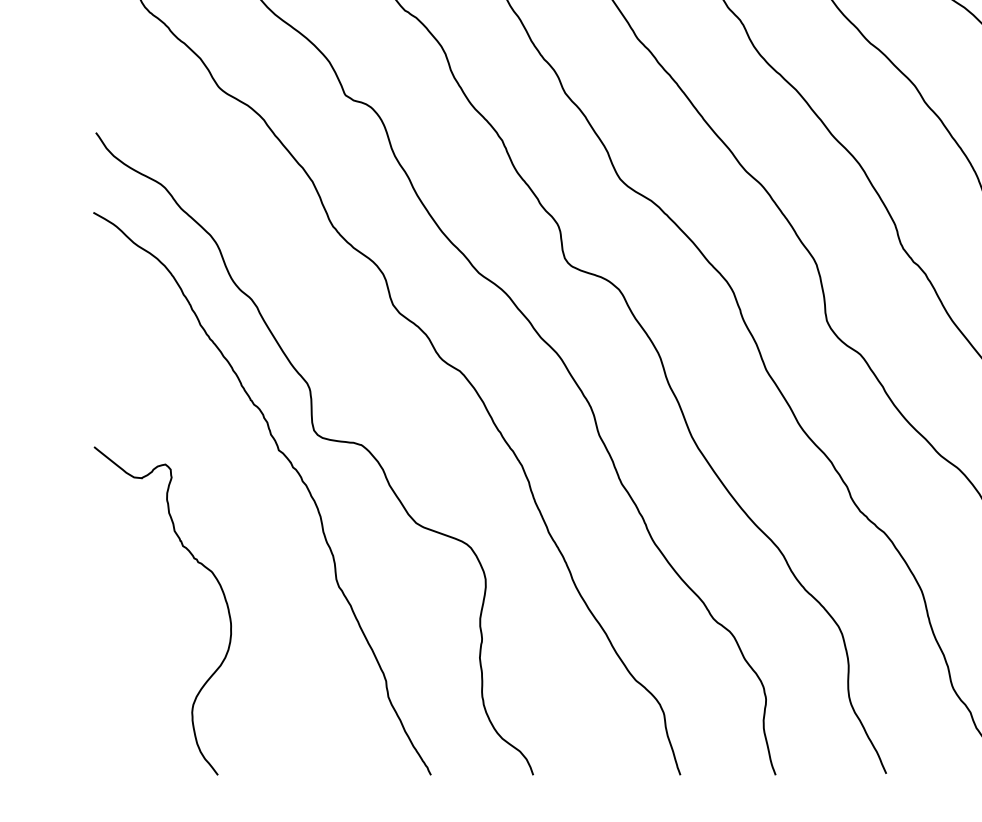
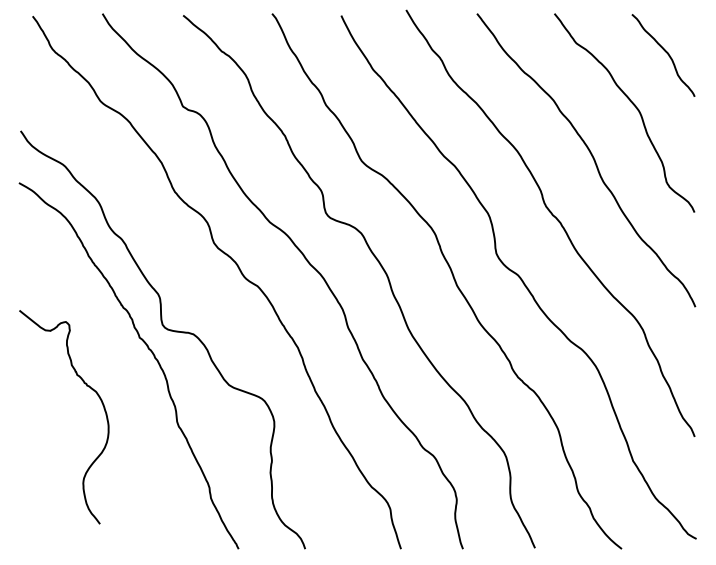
curve: (197, 563) -> (86, 386), moved

